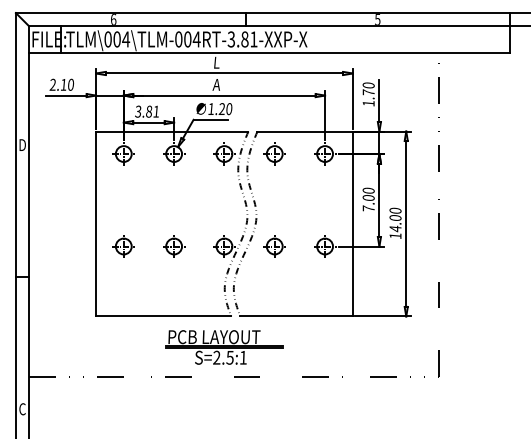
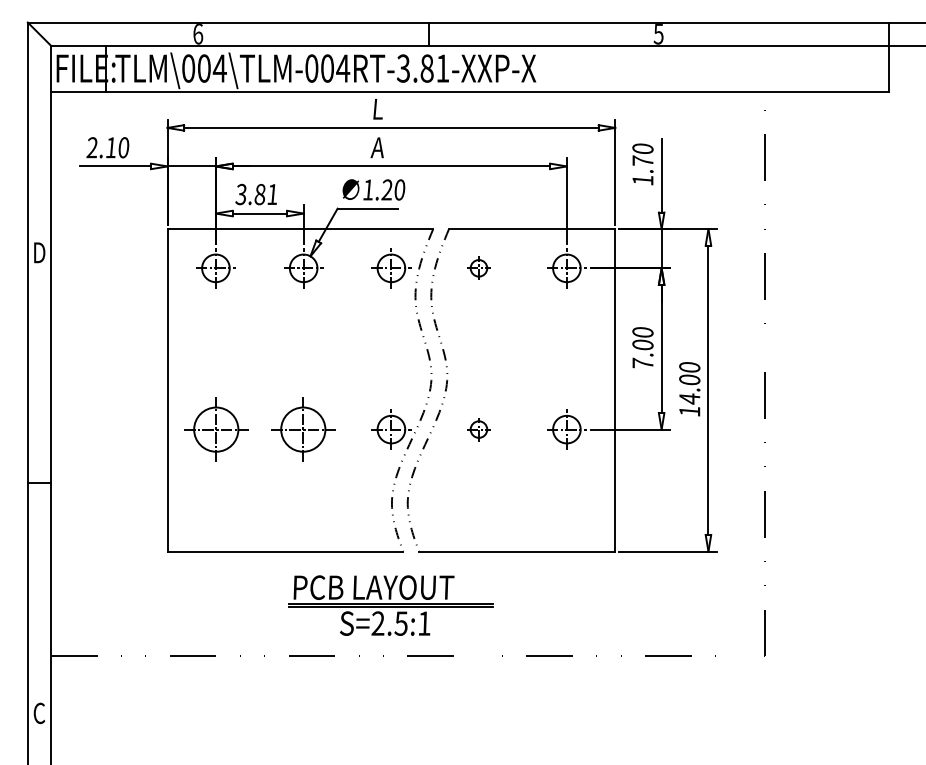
part: (274, 153) -> (478, 267), size x0.6
part: (123, 246) -> (215, 429), size x1.6
part: (174, 246) -> (304, 429), size x1.6
part: (274, 246) -> (478, 429), size x0.6

